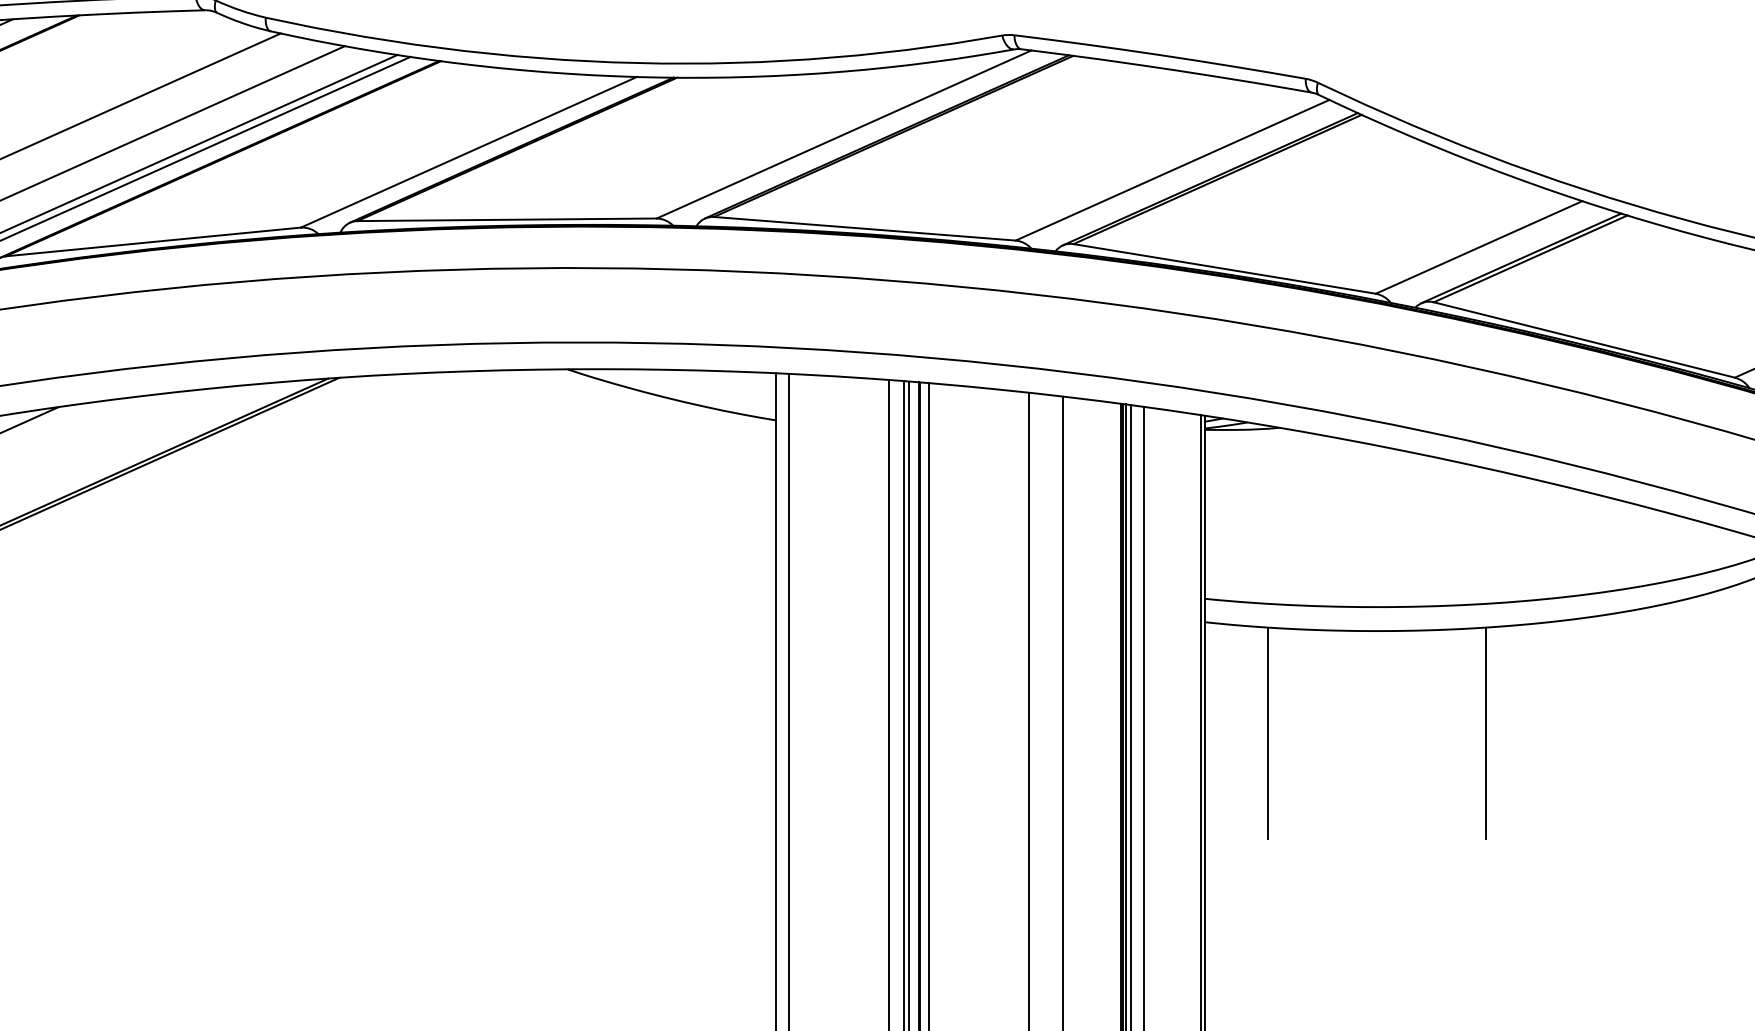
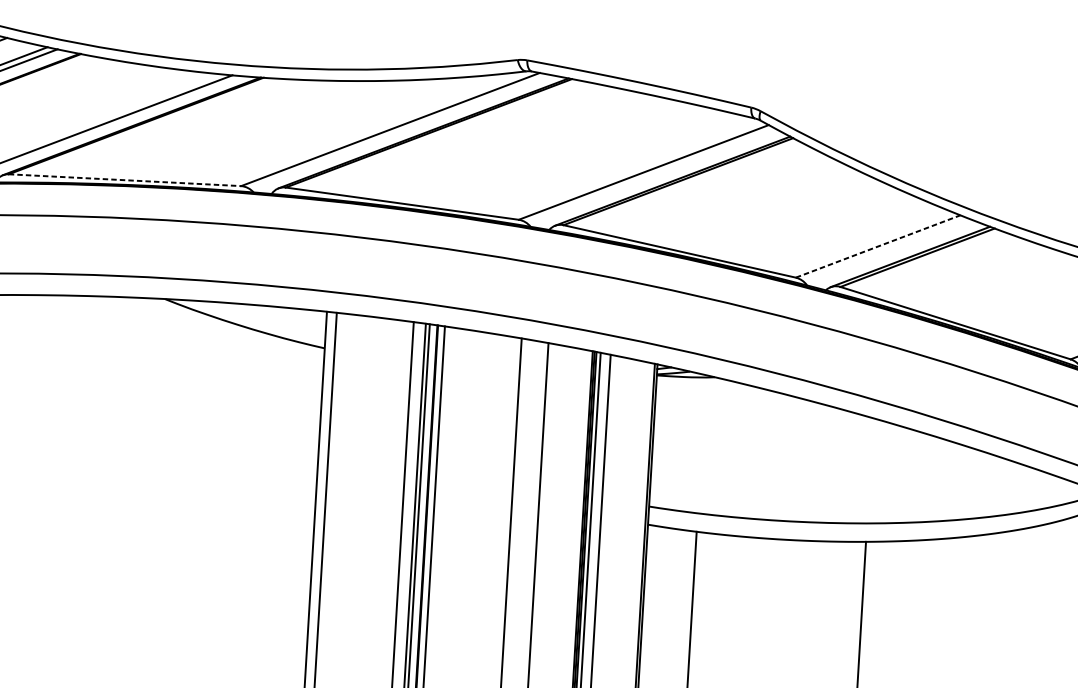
line: (507, 219) -> (125, 179), solid -> dashed
line: (1479, 247) -> (878, 246), solid -> dashed

